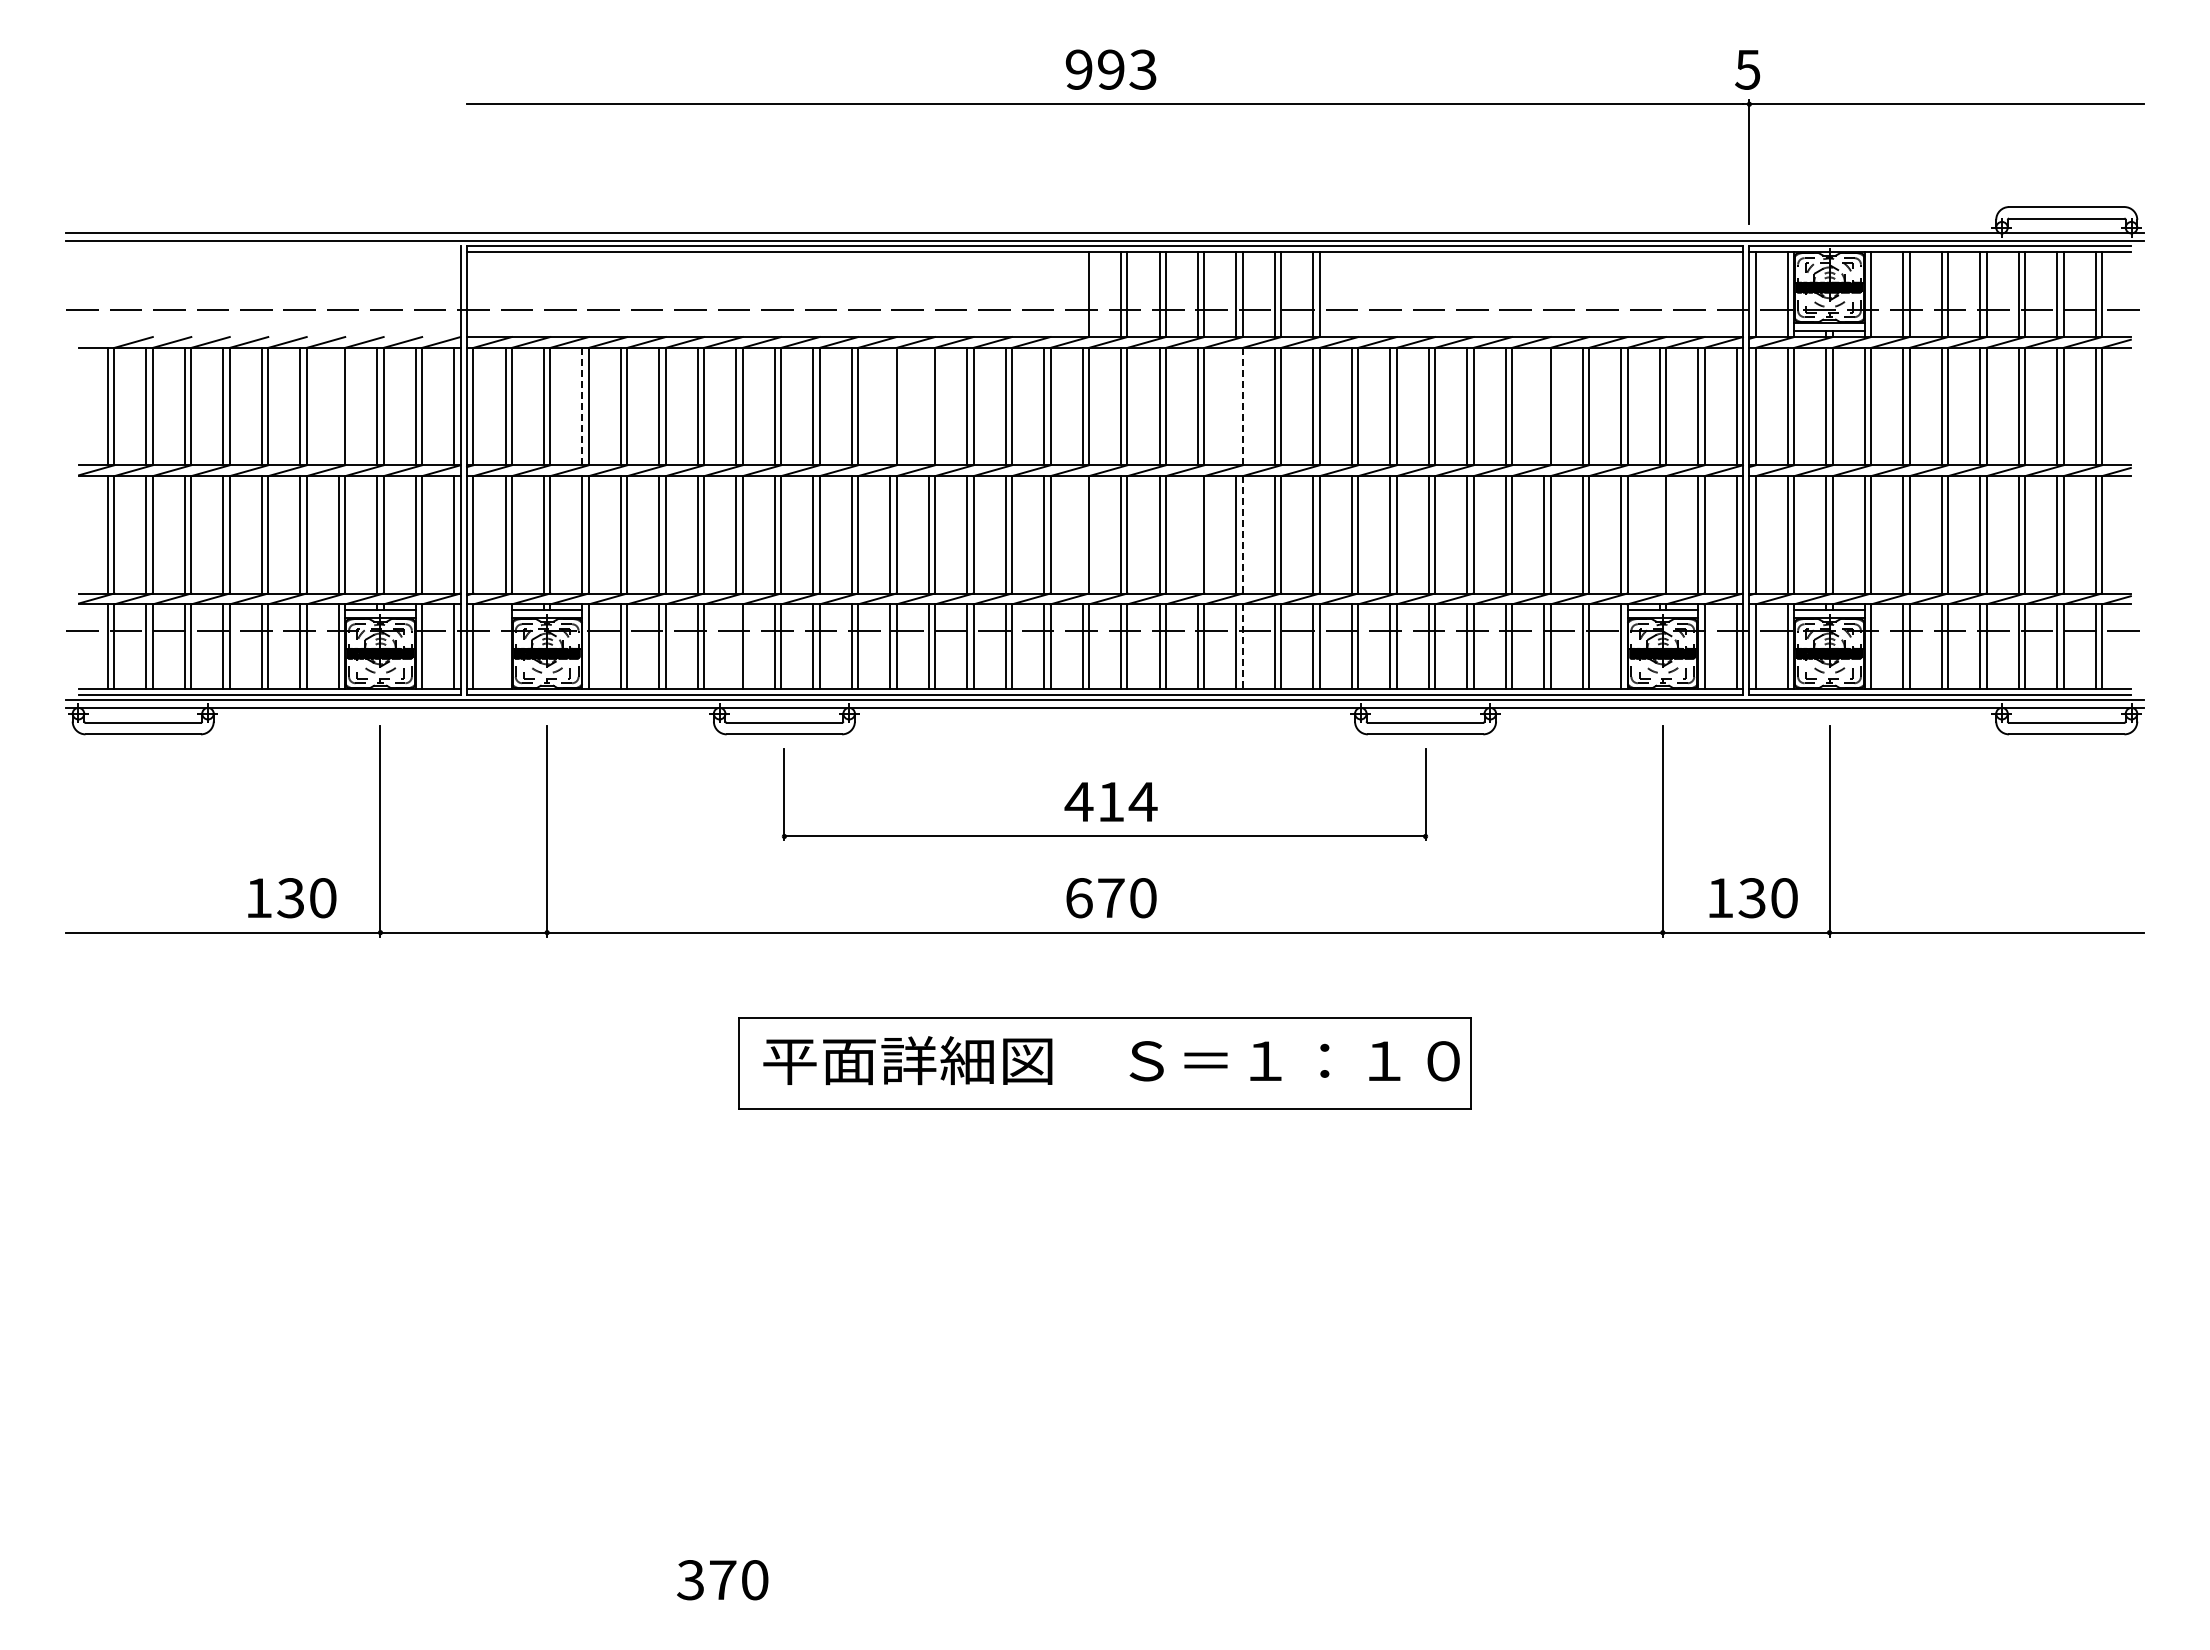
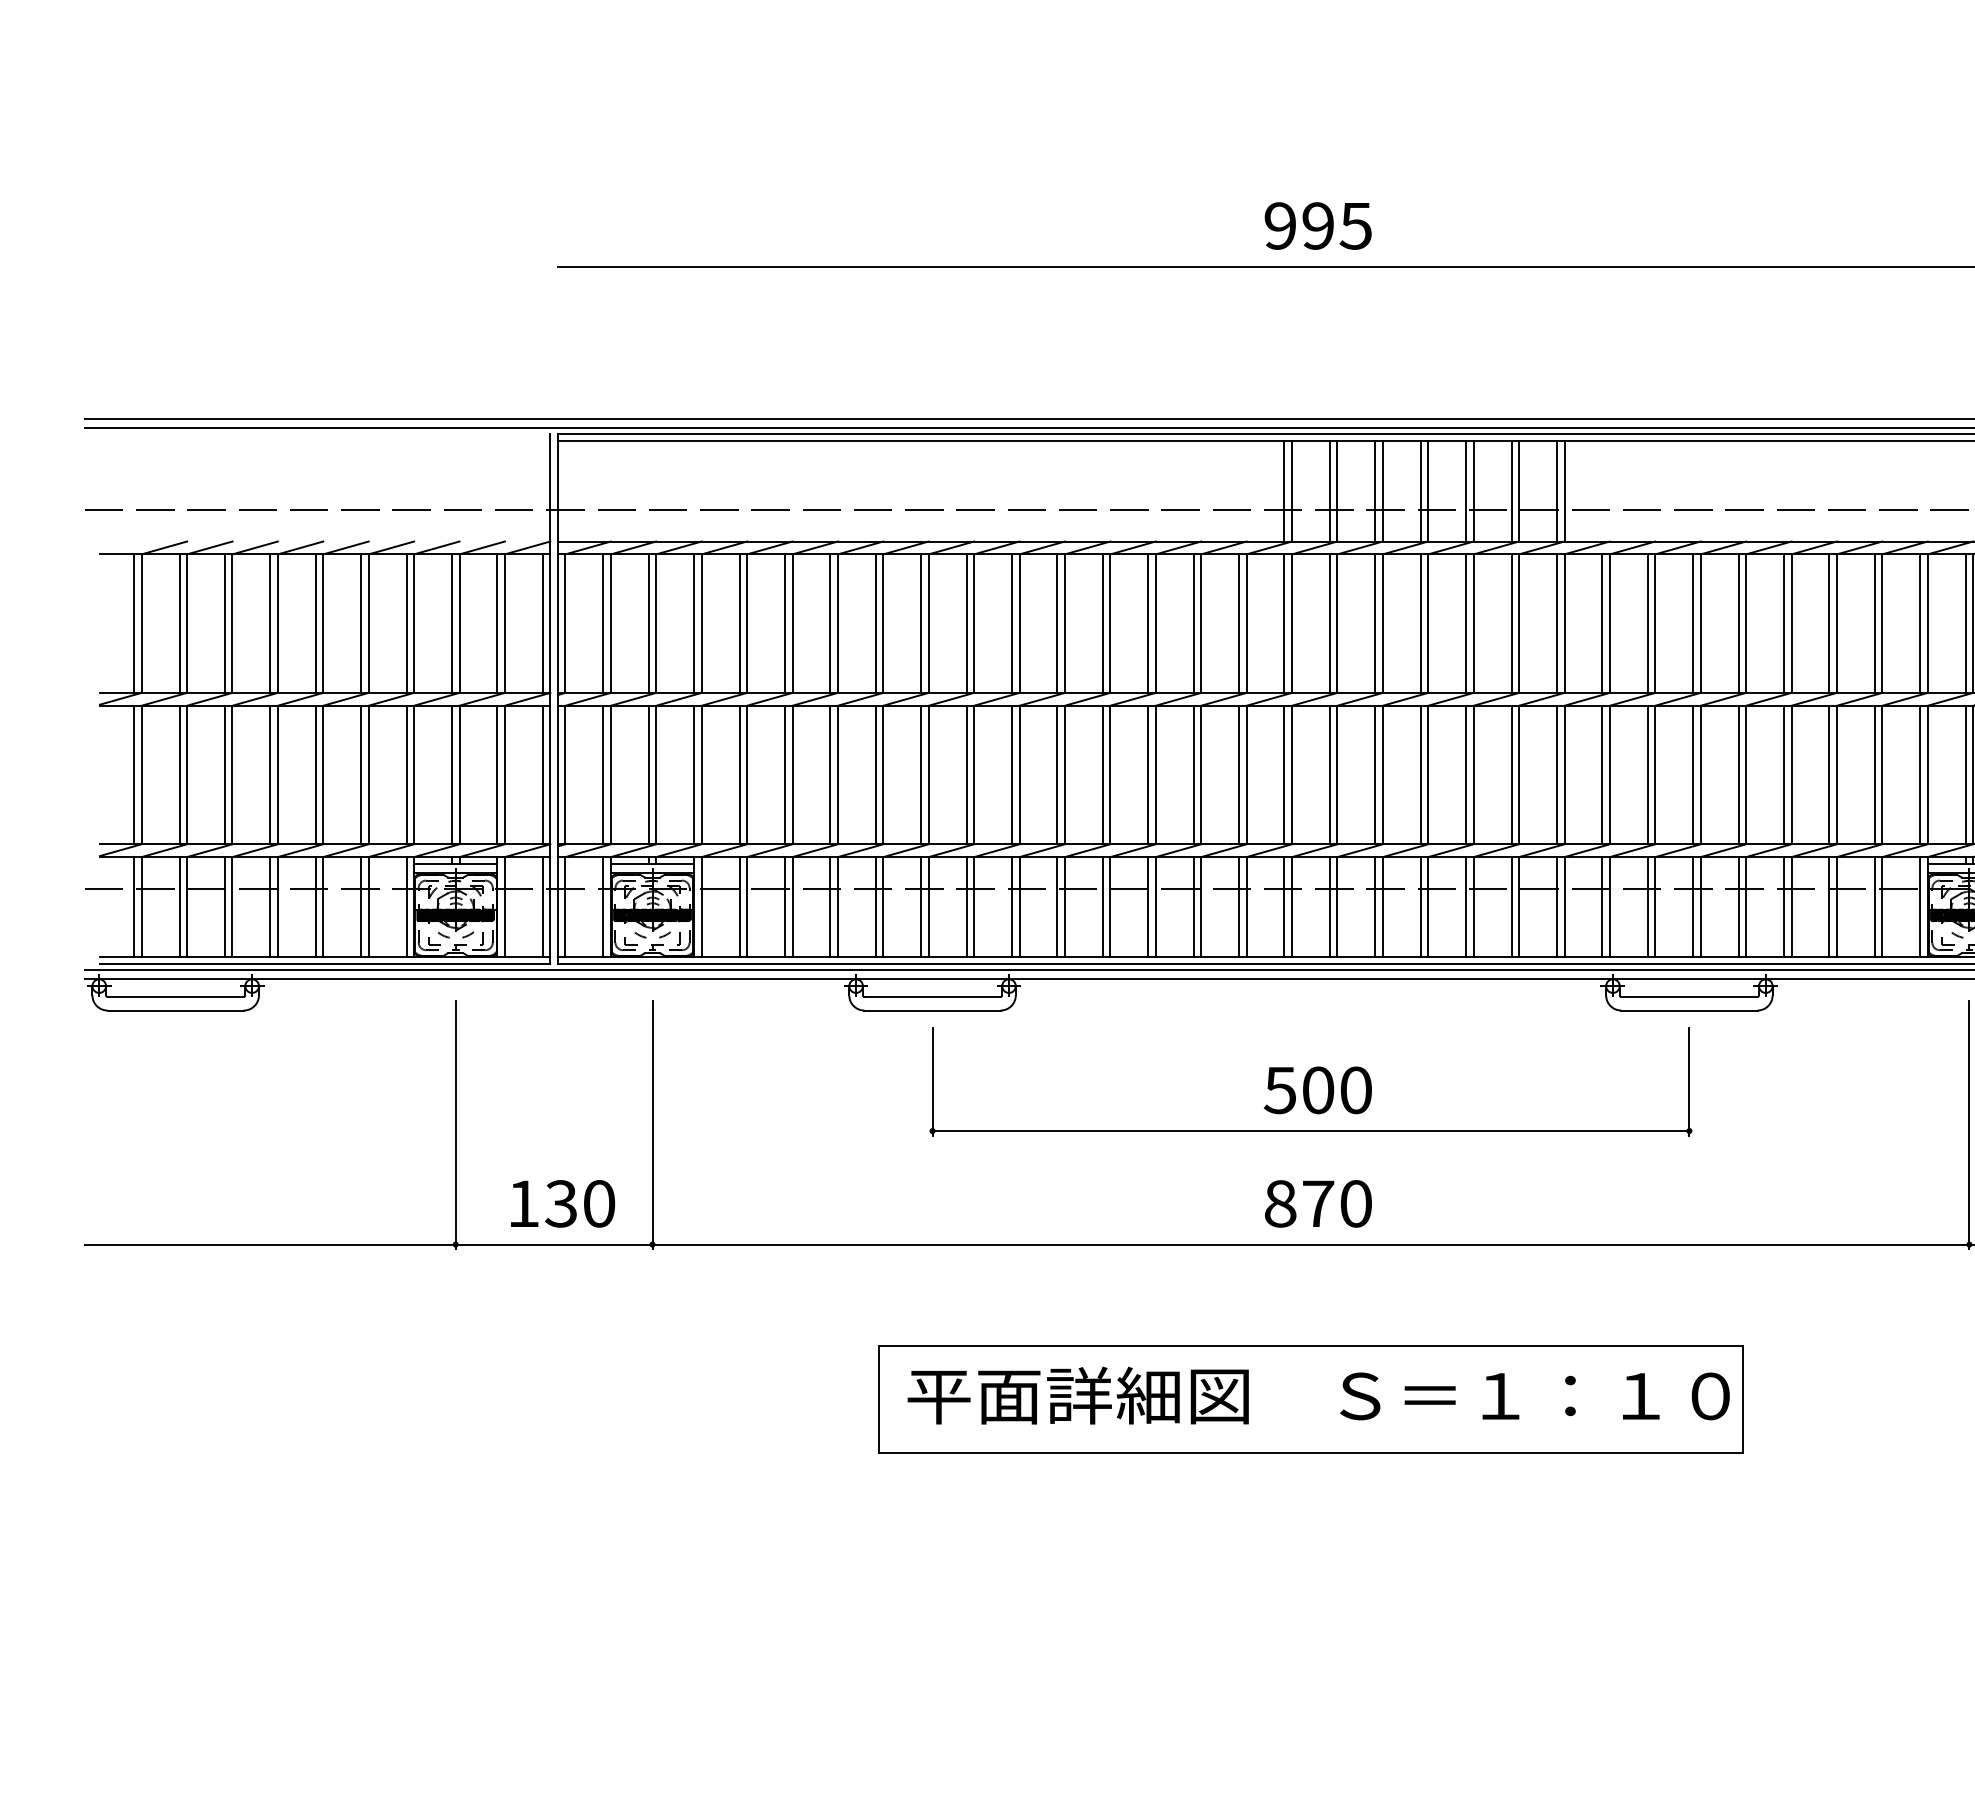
text: (1142, 69) -> (1355, 225), 993 -> 995
line: (1082, 294) -> (1284, 491), added
line: (338, 406) -> (406, 623), added
line: (582, 406) -> (694, 623), dashed -> solid
line: (890, 406) -> (1057, 623), added
line: (928, 406) -> (1102, 623), added
line: (1236, 406) -> (1466, 623), added
line: (1242, 406) -> (1473, 623), dashed -> solid
line: (1544, 406) -> (1829, 623), added
line: (1082, 534) -> (1284, 774), added
line: (1197, 534) -> (1420, 774), added
line: (1242, 534) -> (1473, 774), dashed -> solid
line: (1659, 534) -> (1965, 774), added
line: (505, 646) -> (603, 906), added
line: (736, 646) -> (875, 906), added
line: (1242, 647) -> (1473, 908), dashed -> solid
text: (1110, 801) -> (1317, 1089), 414 -> 500
text: (292, 898) -> (563, 1204), moved
text: (1079, 898) -> (1280, 1204), 670 -> 870

